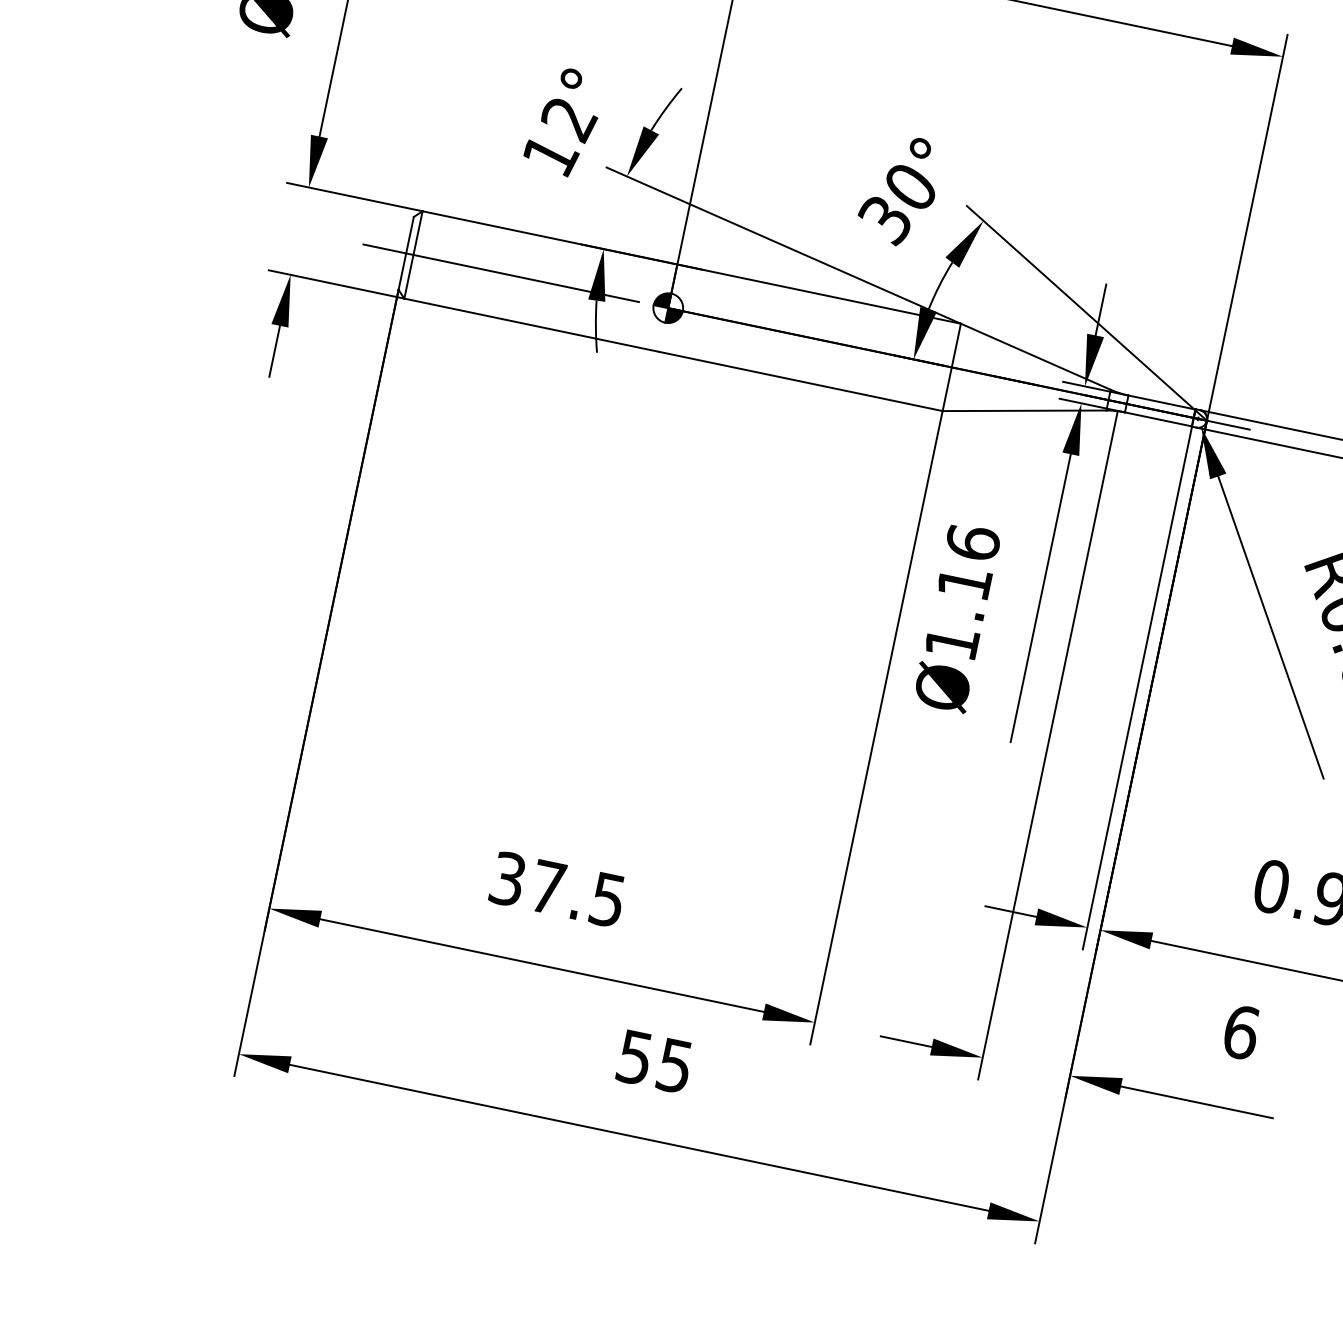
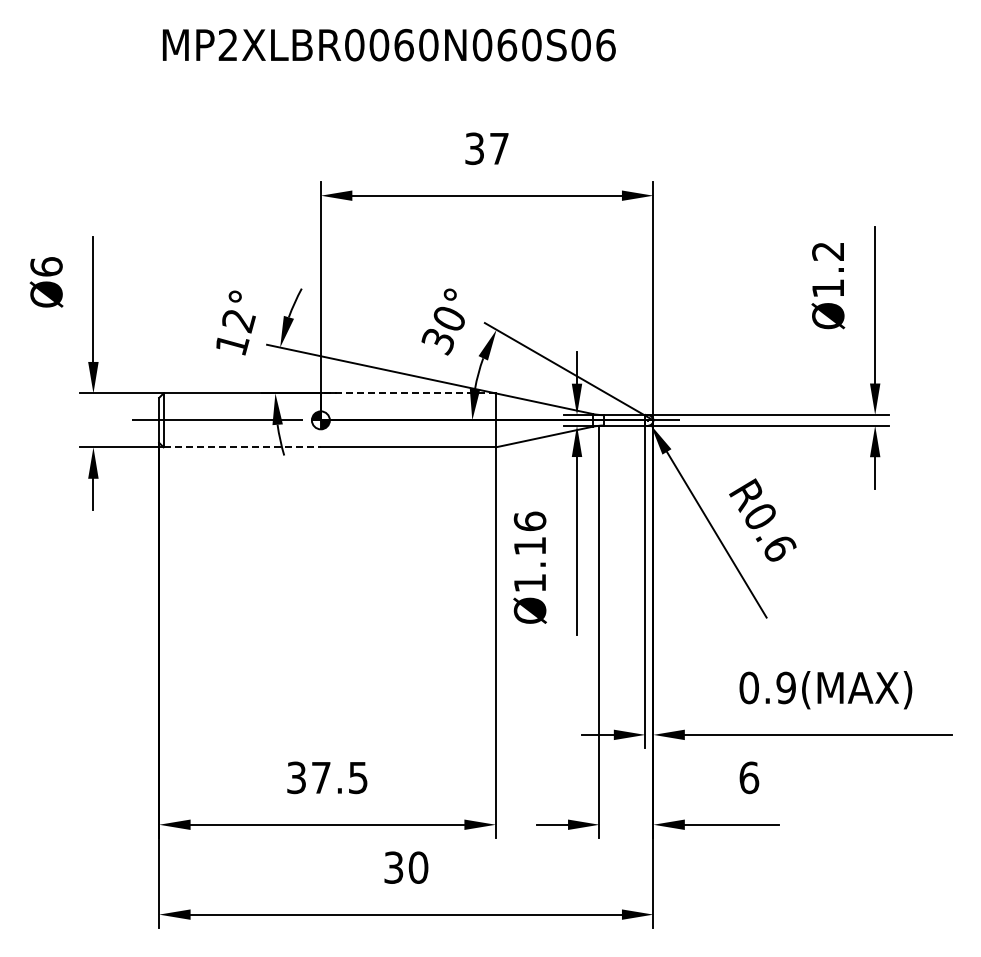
line: (819, 294) -> (408, 393), solid -> dashed
line: (532, 325) -> (242, 447), solid -> dashed
text: (655, 1061) -> (406, 867), 55 -> 30

